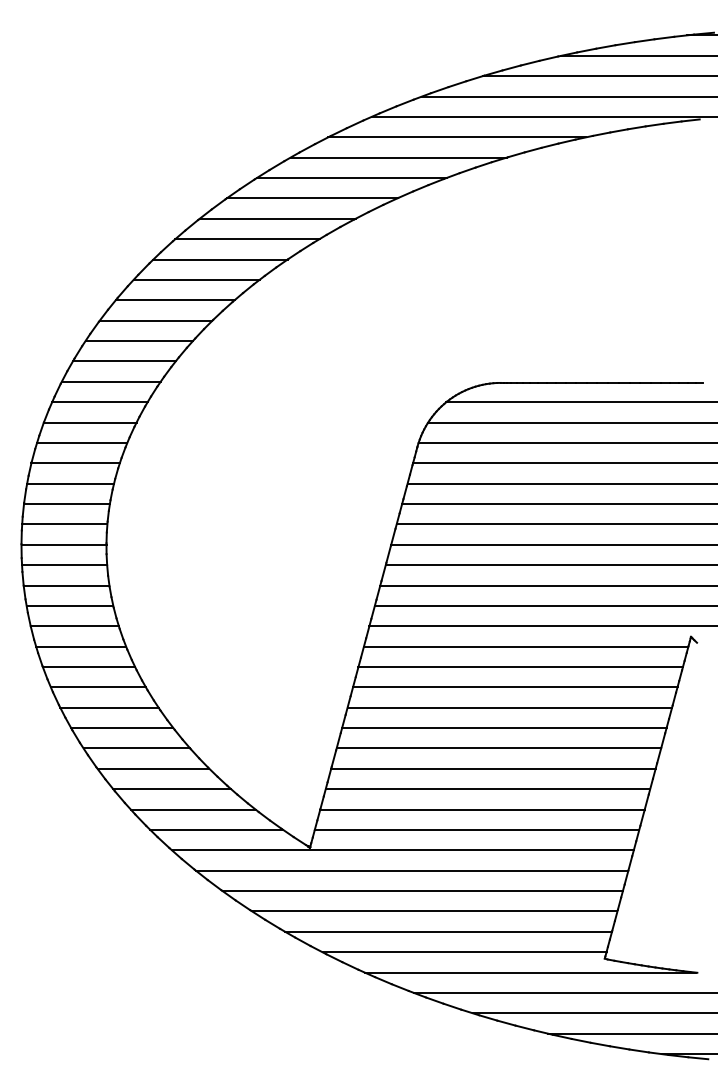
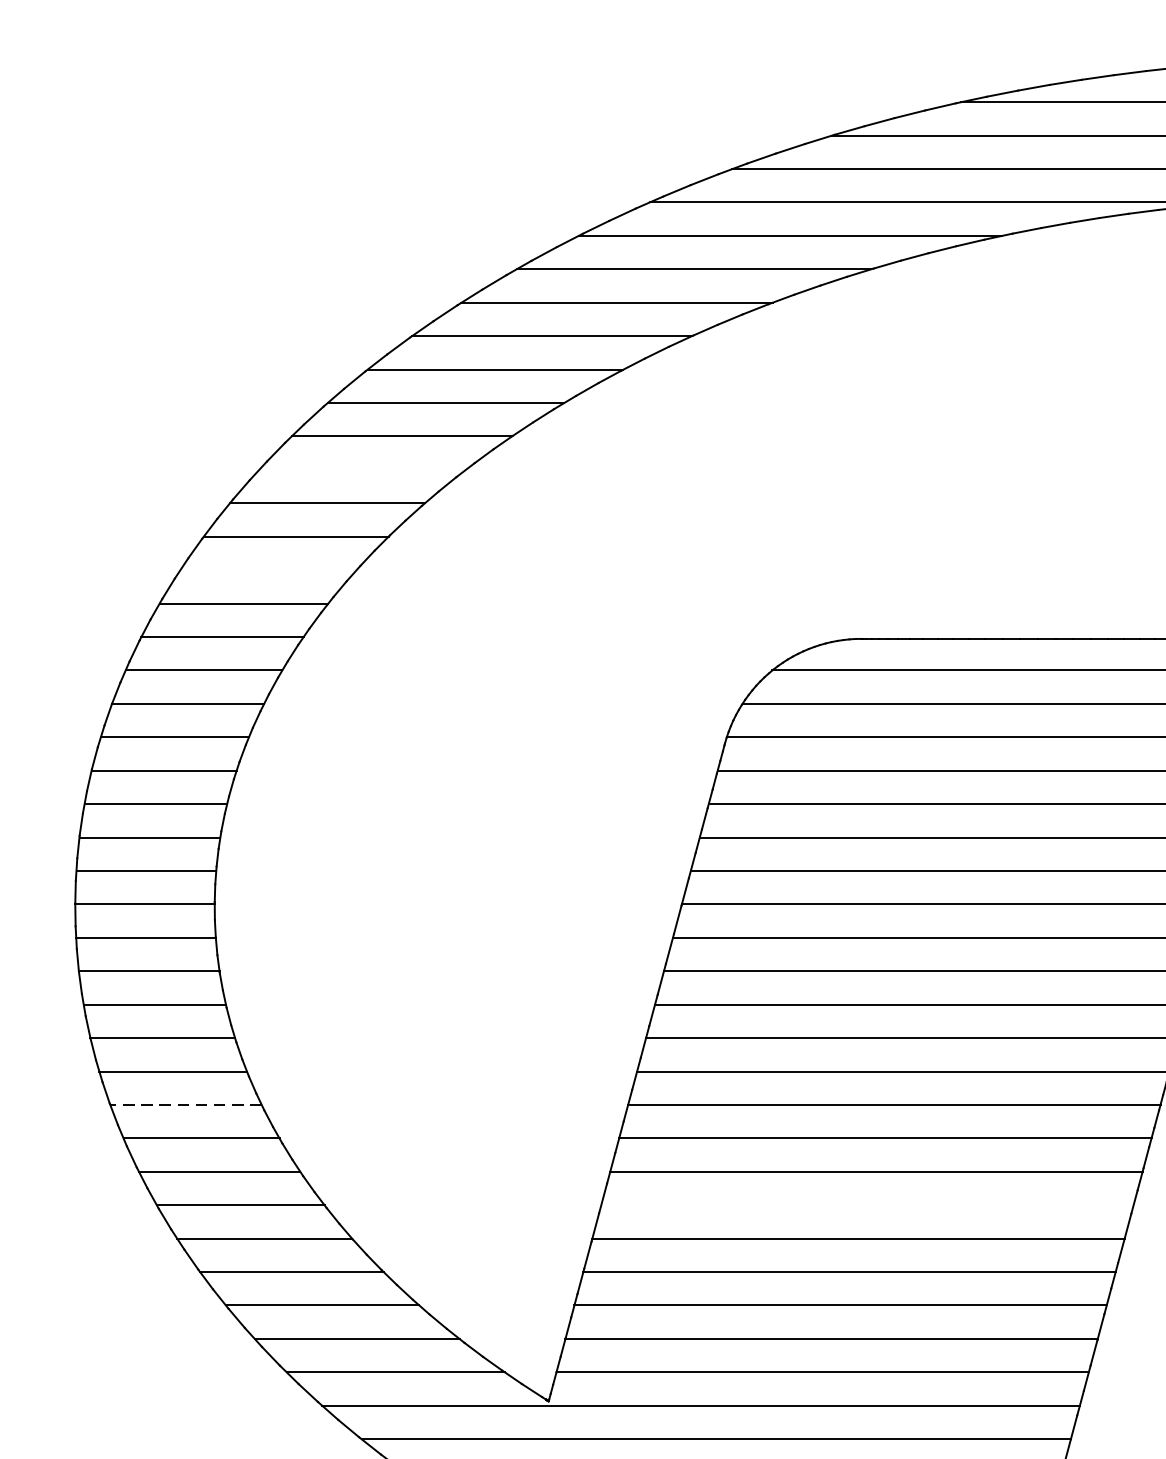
line: (196, 279) -> (362, 469), removed
line: (138, 341) -> (267, 570), removed
line: (88, 667) -> (185, 1105), solid -> dashed
line: (504, 728) -> (867, 1205), removed

